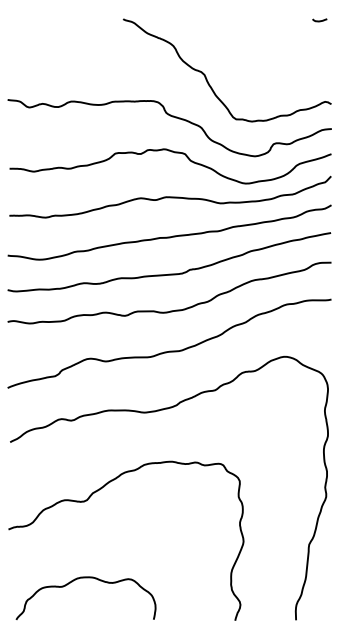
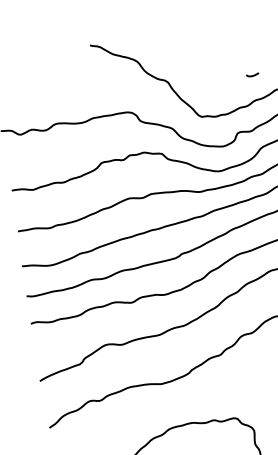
curve: (319, 20) -> (252, 75), moved

